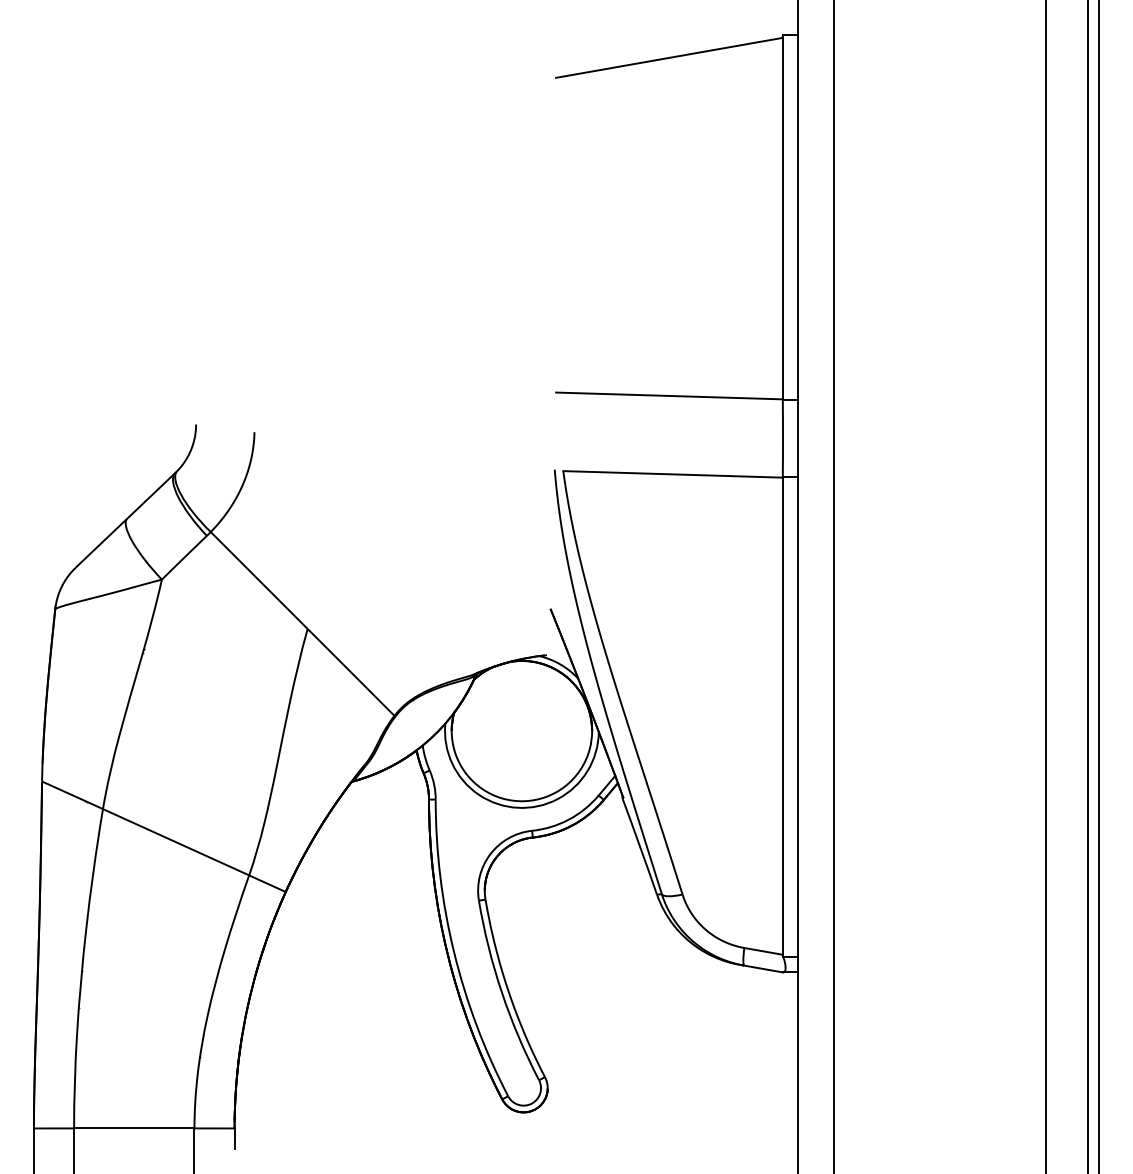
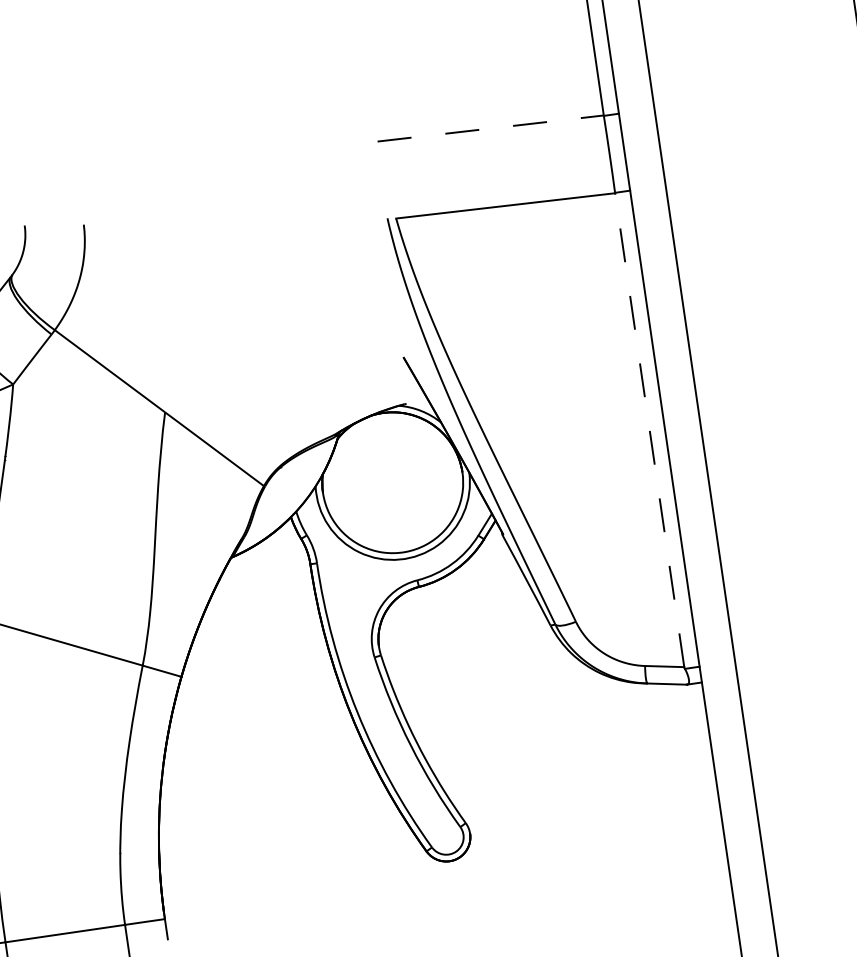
line: (669, 395) -> (490, 128), solid -> dashed
line: (782, 716) -> (649, 430), solid -> dashed

